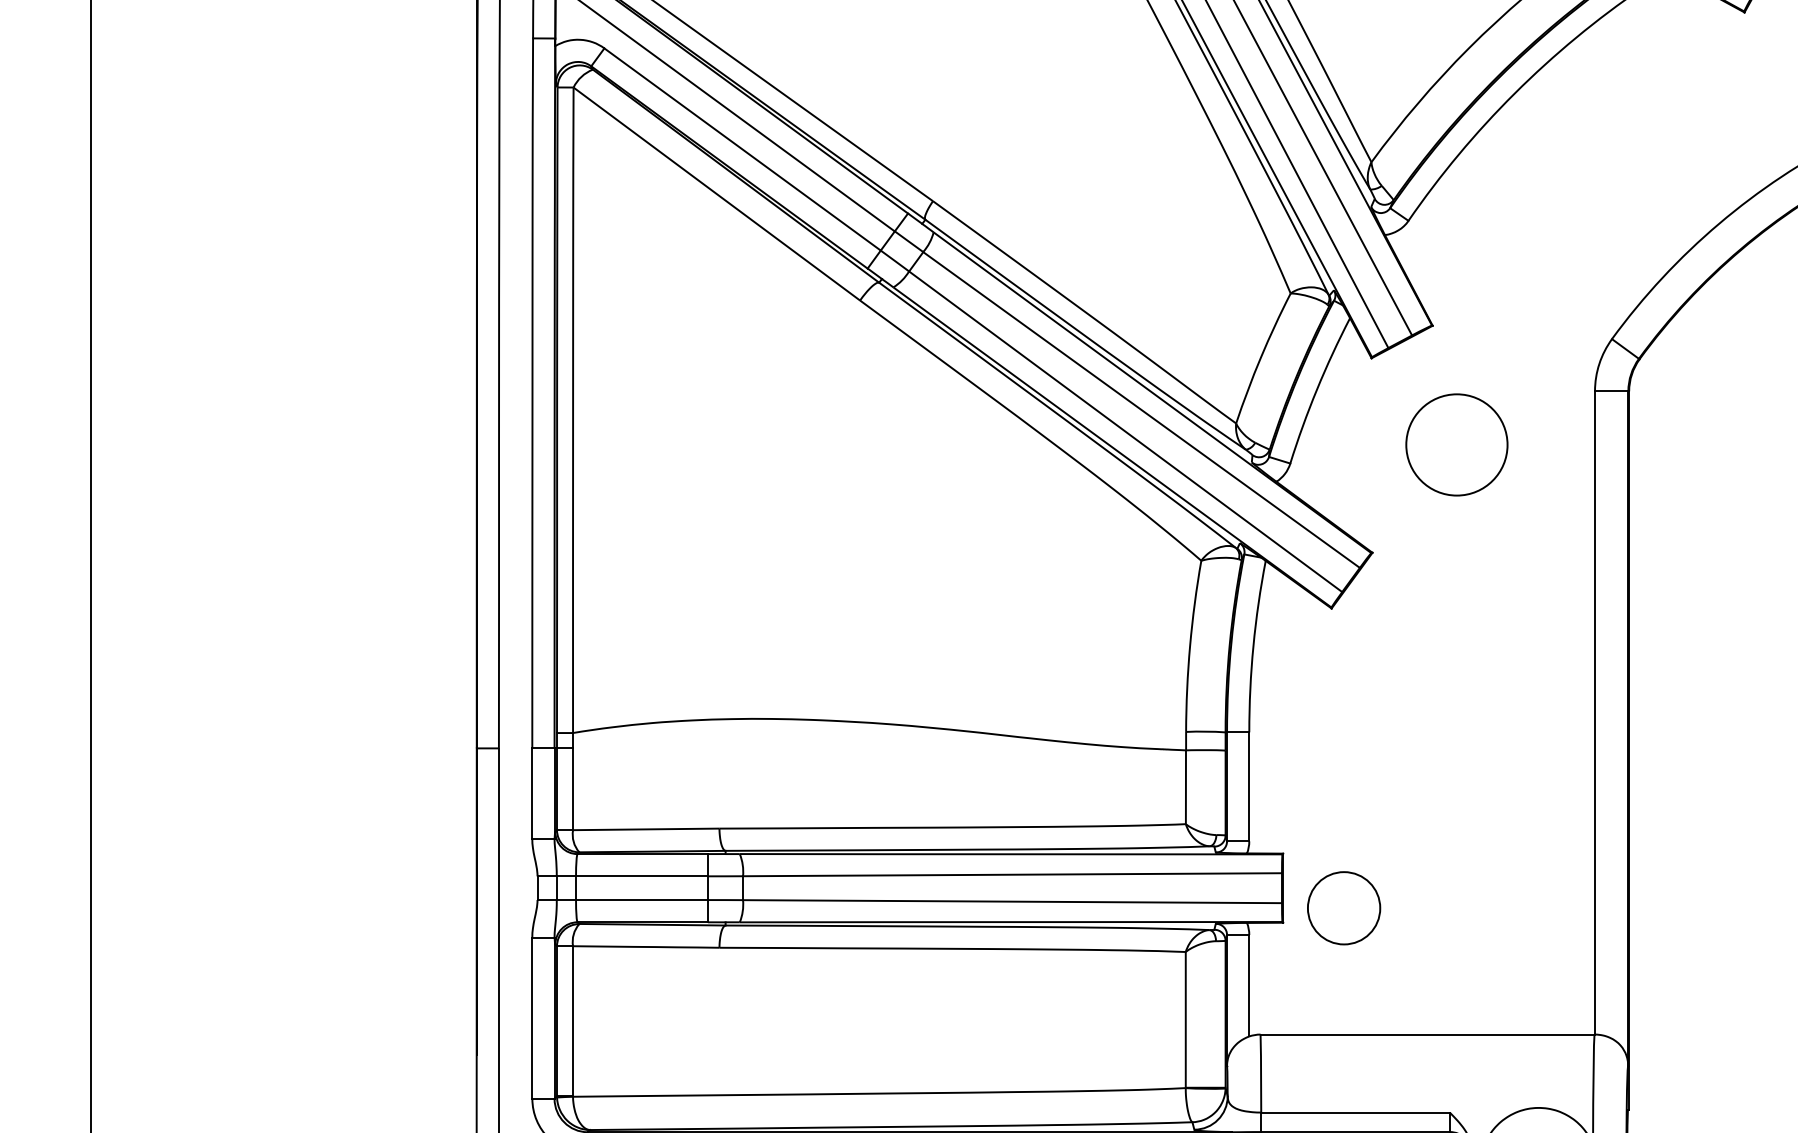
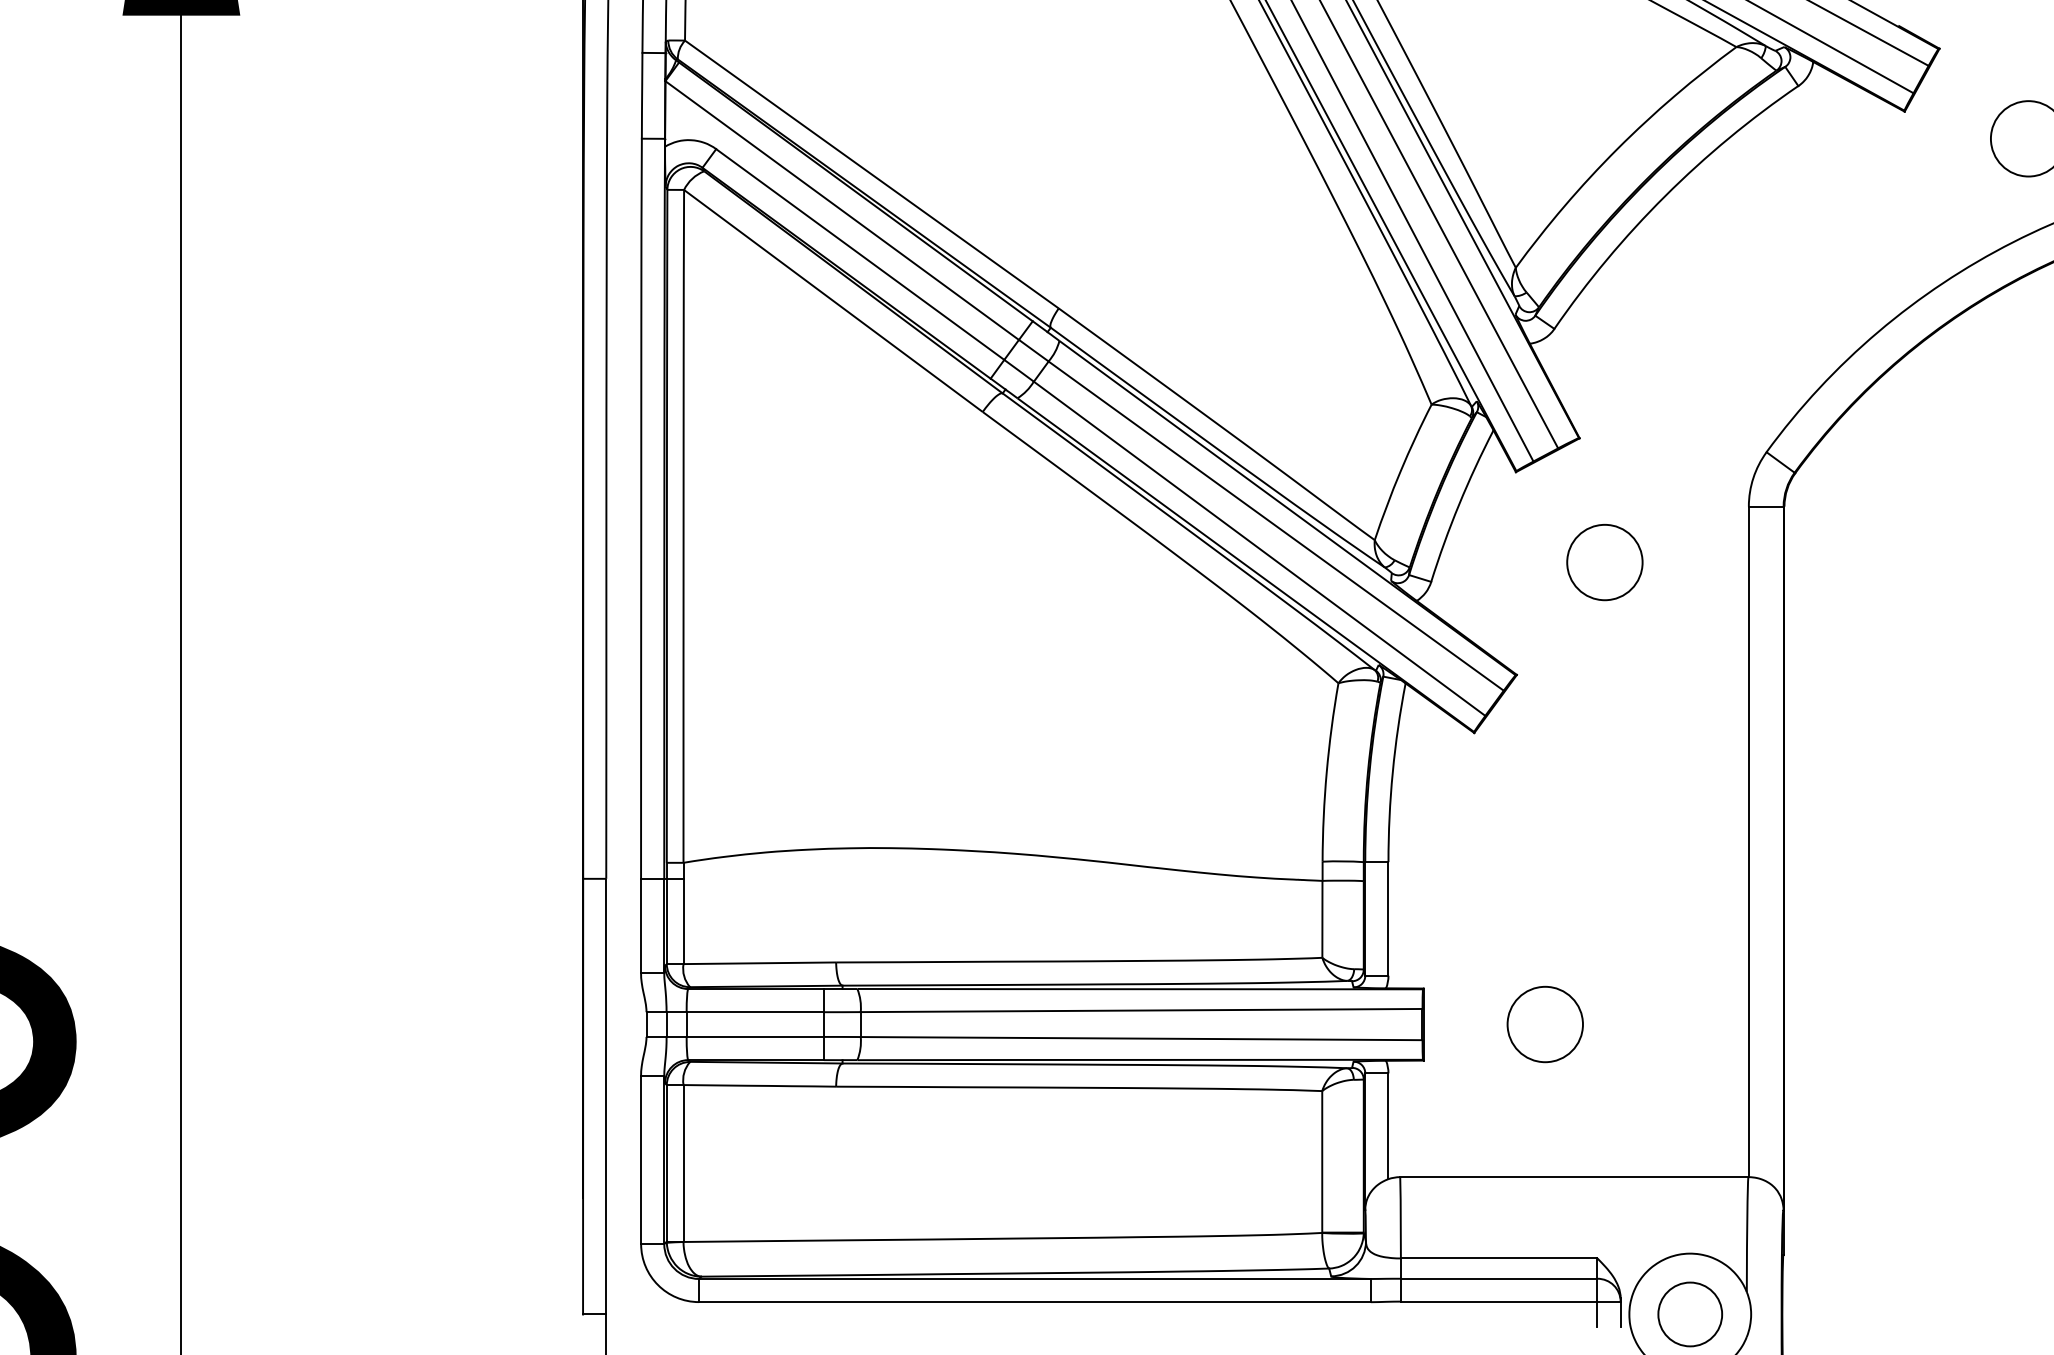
circle: (1456, 444) -> (1604, 562), size x0.71
circle: (1343, 908) -> (1544, 1024), moved

